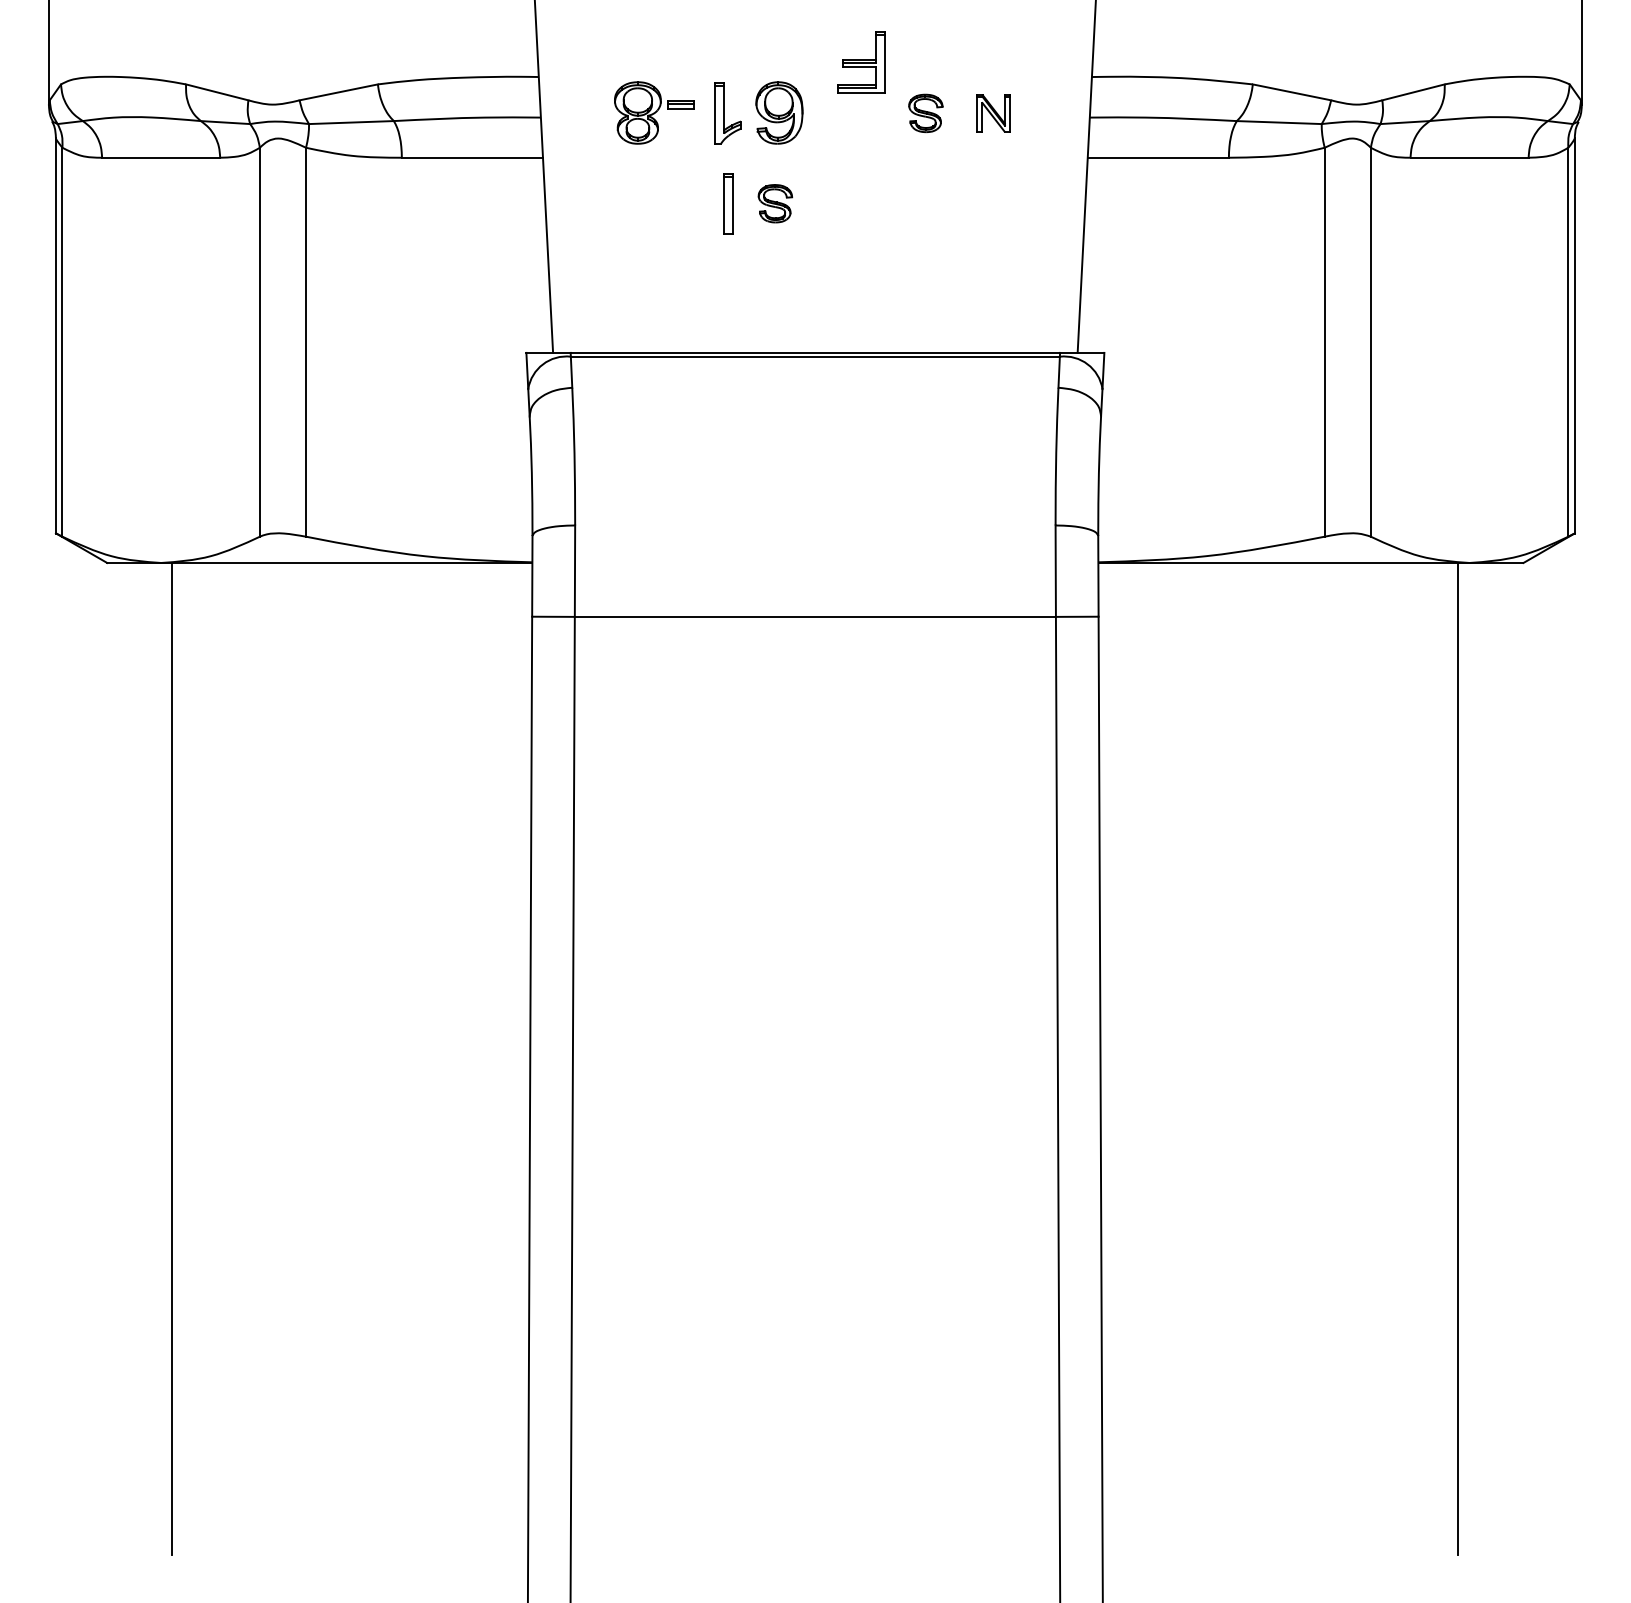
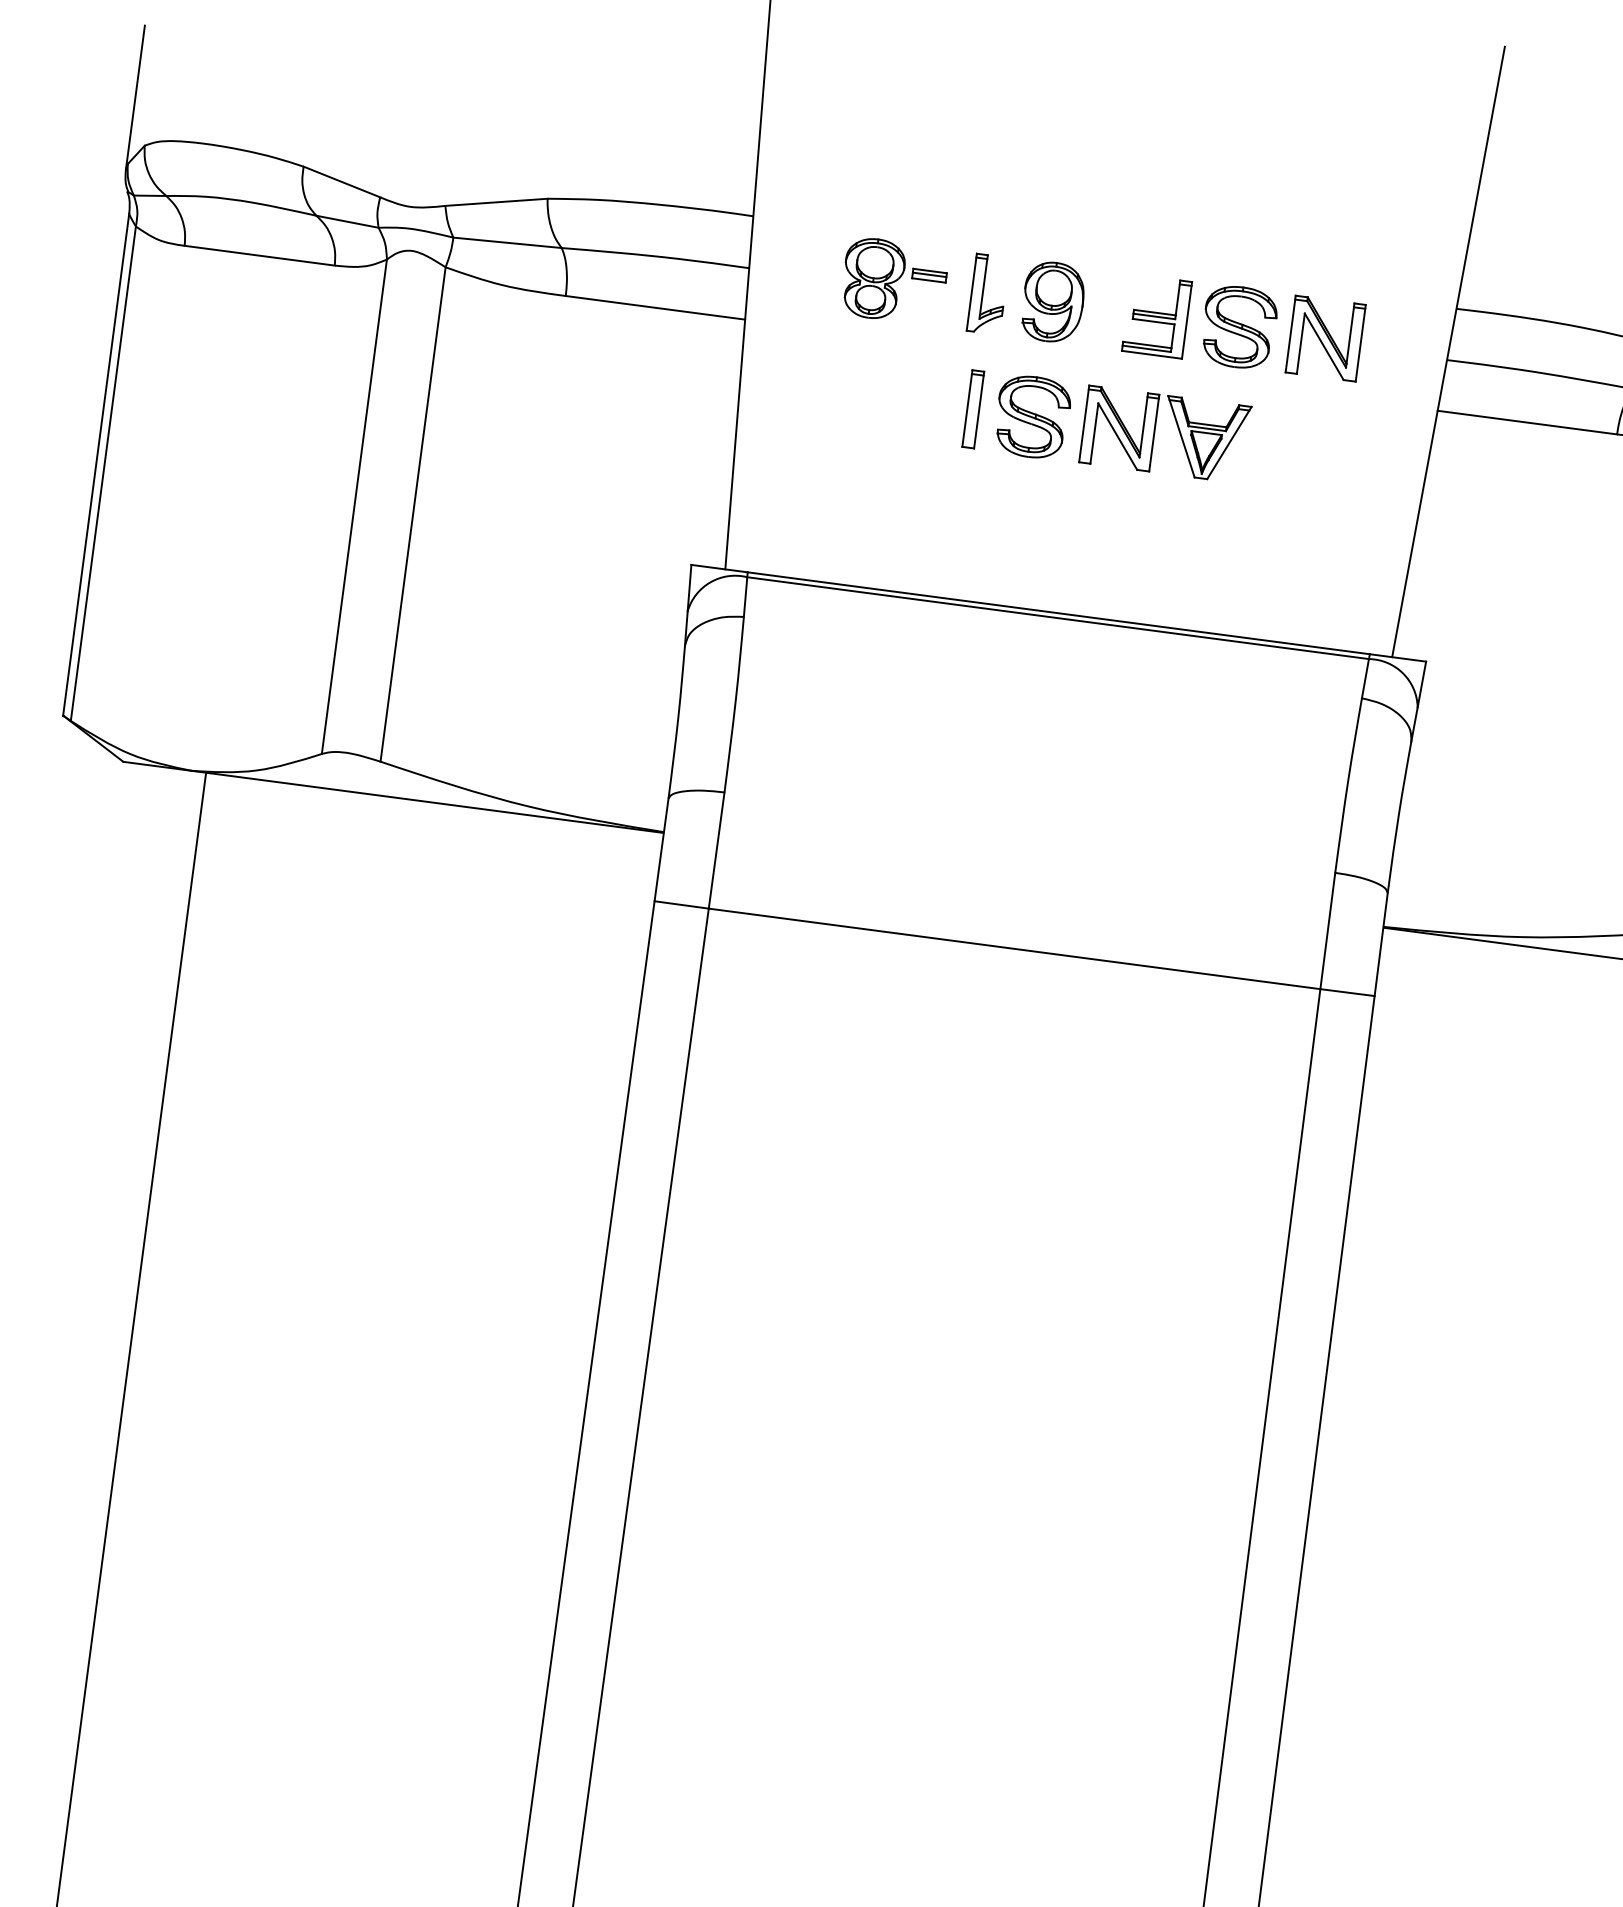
part: (861, 62) -> (1157, 316), moved
part: (925, 113) -> (1238, 327), size x1.67
part: (993, 113) -> (1325, 338), size x1.67
part: (775, 203) -> (1033, 416), size x1.67
part: (871, 203) -> (1155, 432), added

